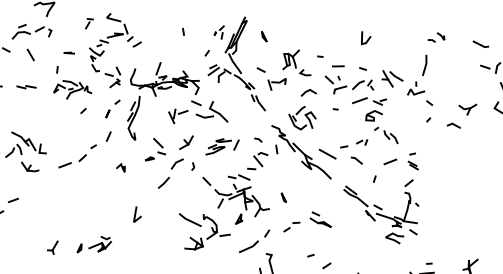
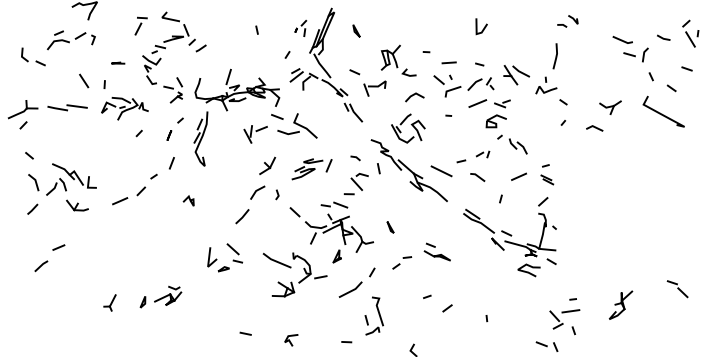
part: (88, 23) -> (140, 25), size x1.43
line: (480, 43) -> (622, 39), moved
line: (31, 54) -> (84, 80), moved
part: (26, 86) -> (67, 107), size x1.67
part: (155, 149) -> (229, 257), moved

